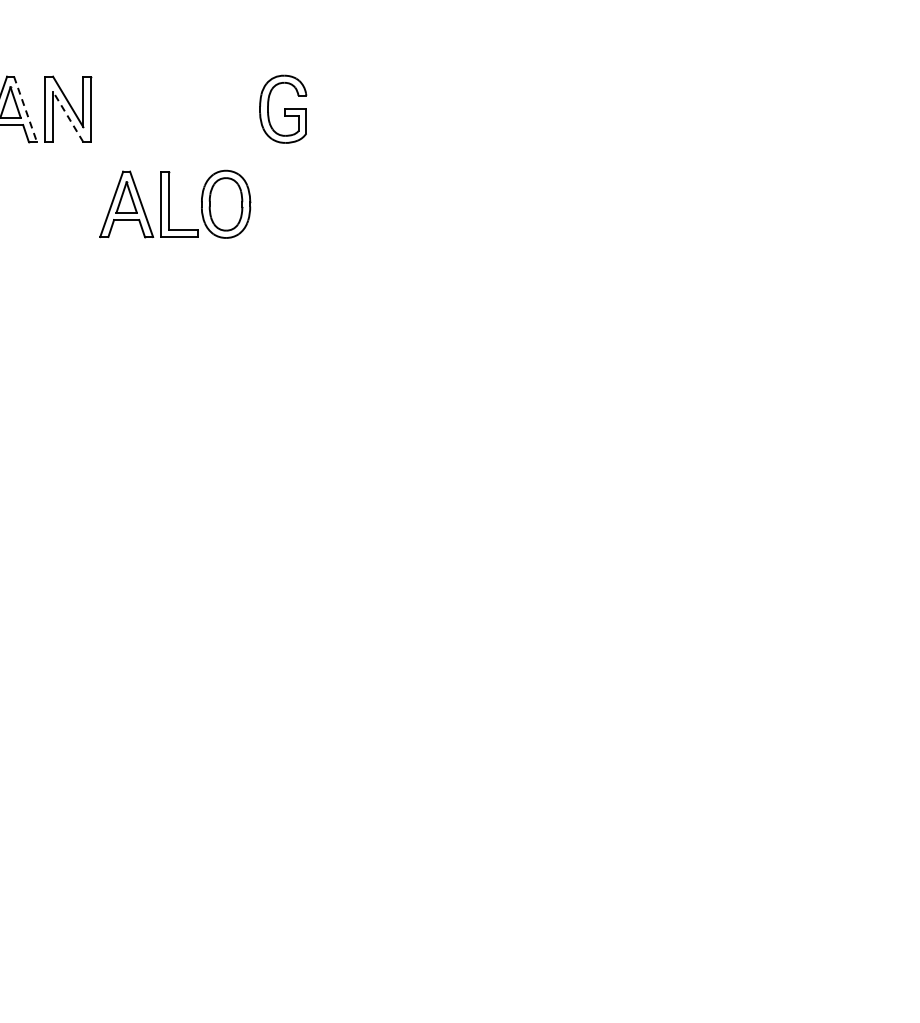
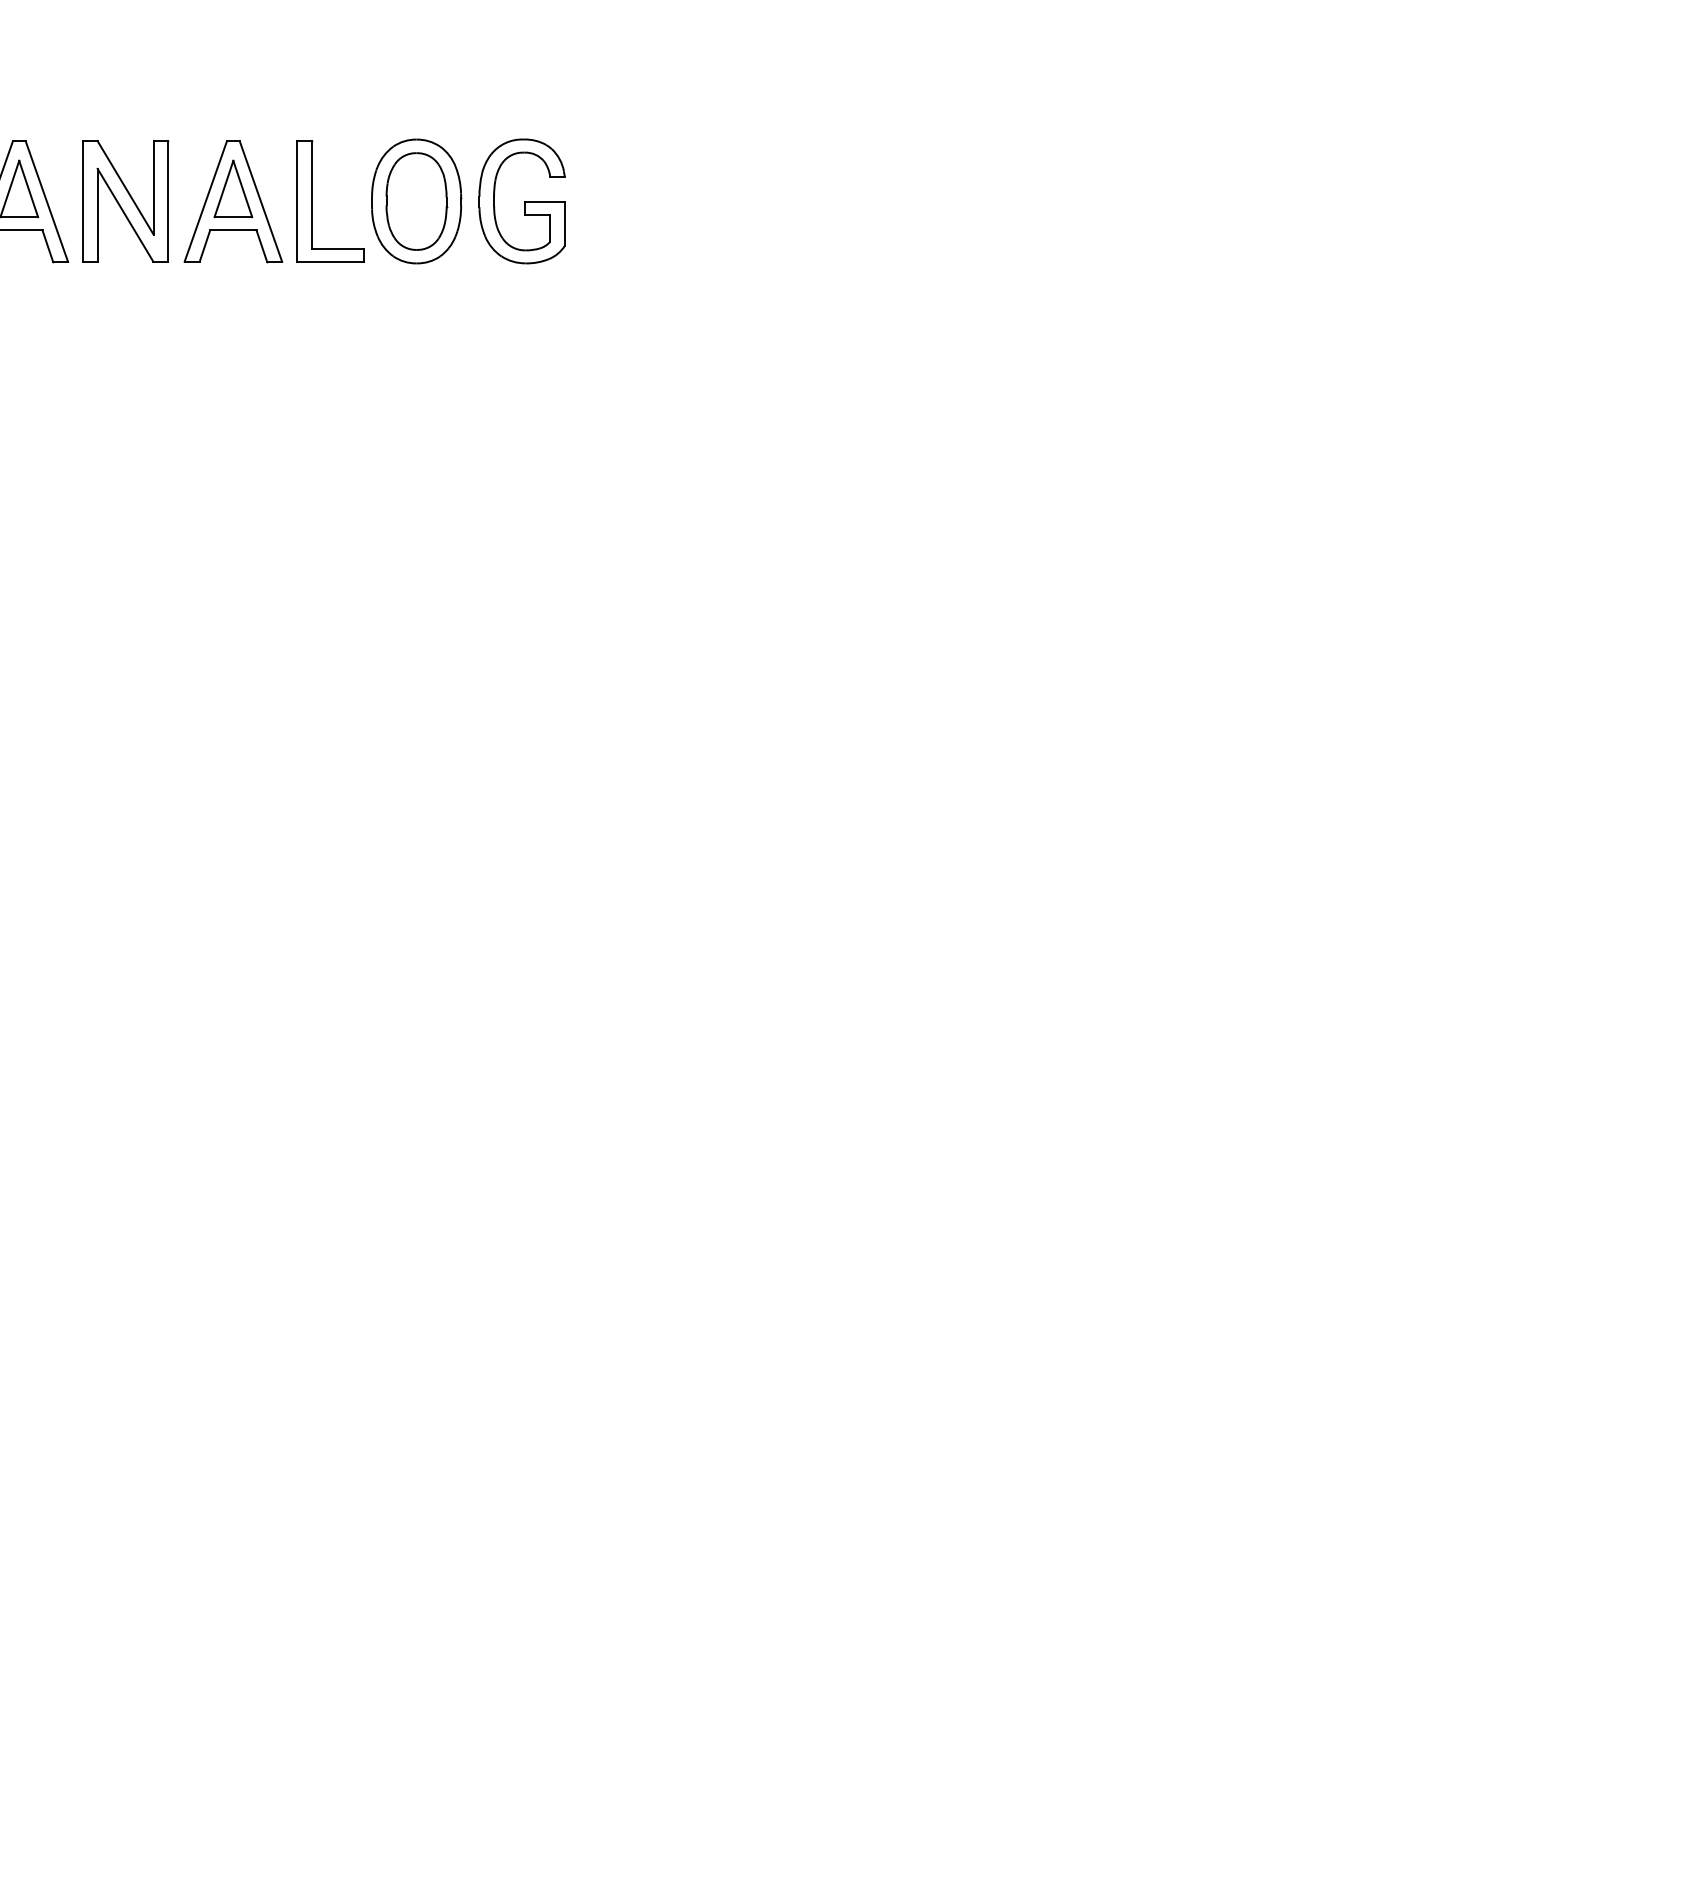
line: (25, 109) -> (46, 201), dashed -> solid
line: (67, 116) -> (124, 214), dashed -> solid
part: (175, 203) -> (323, 199), moved

